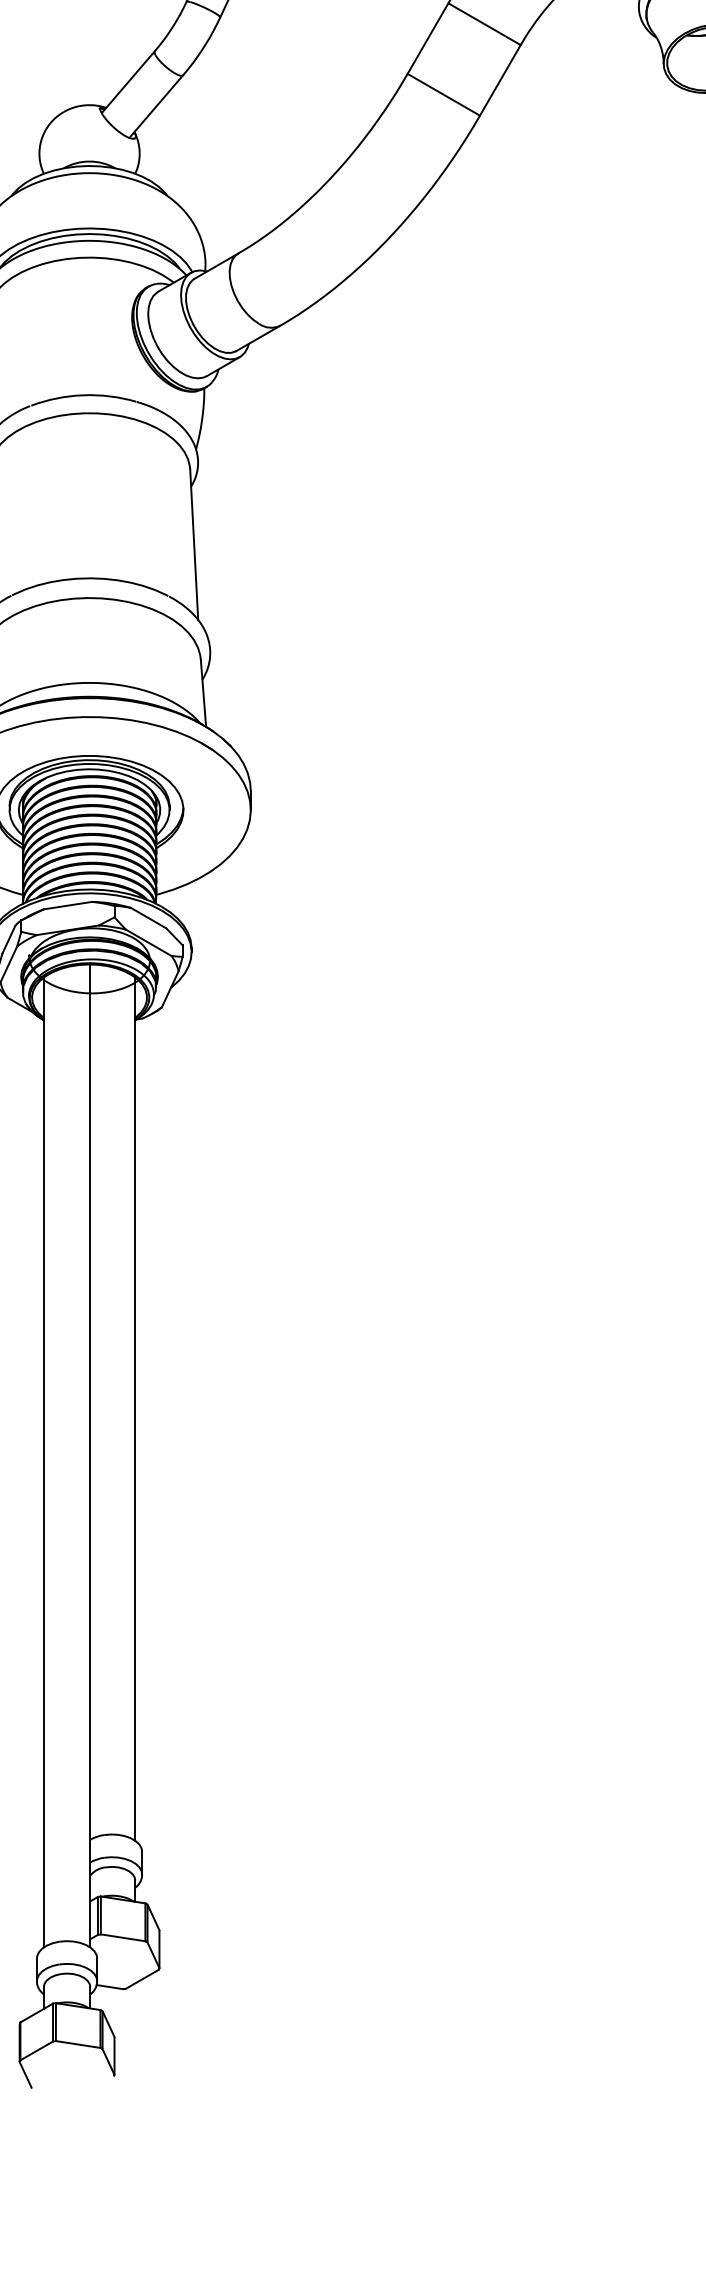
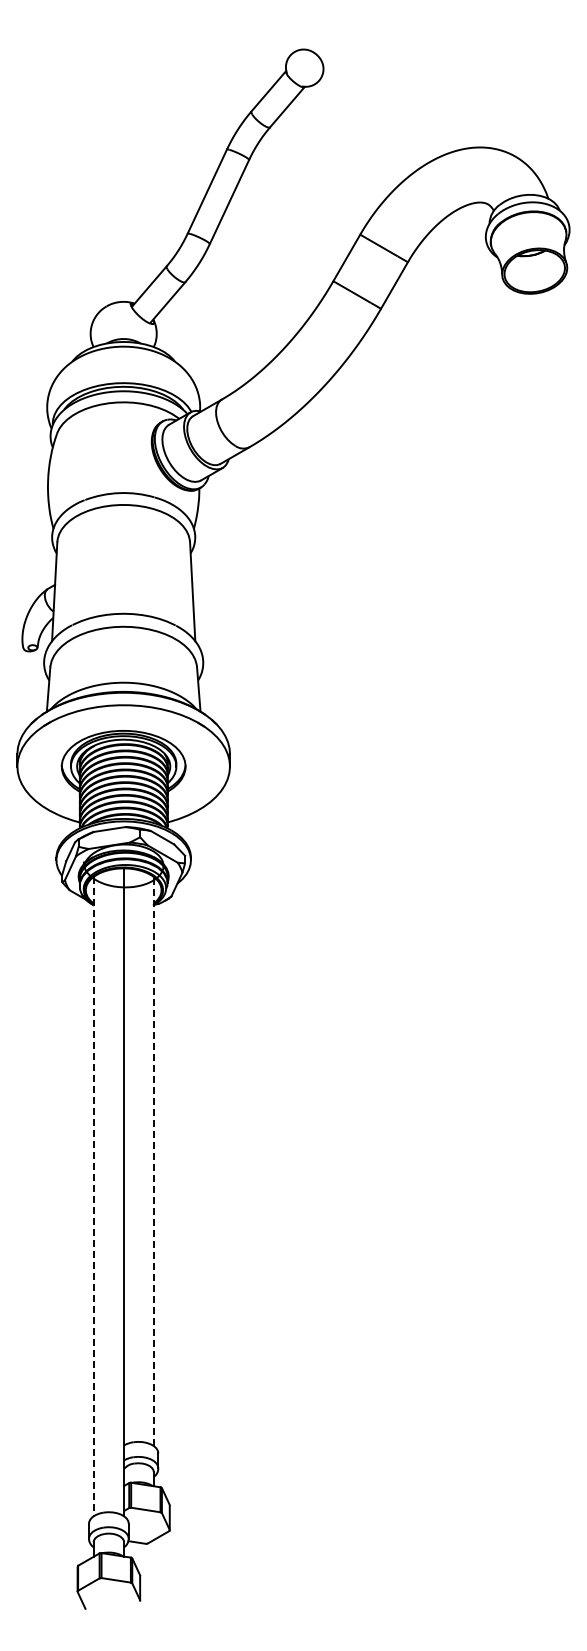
line: (134, 1409) -> (153, 1161), solid -> dashed
line: (43, 1462) -> (93, 1196), solid -> dashed

